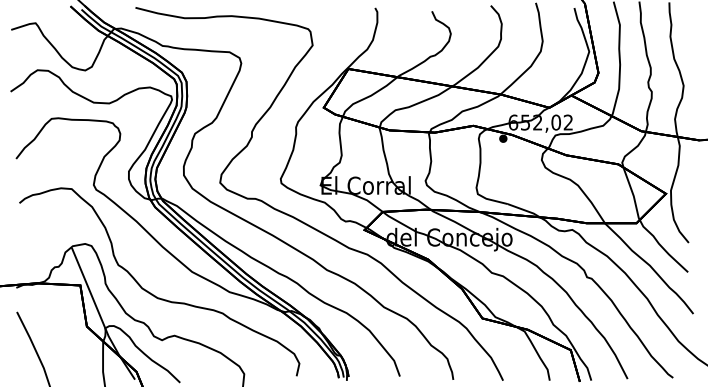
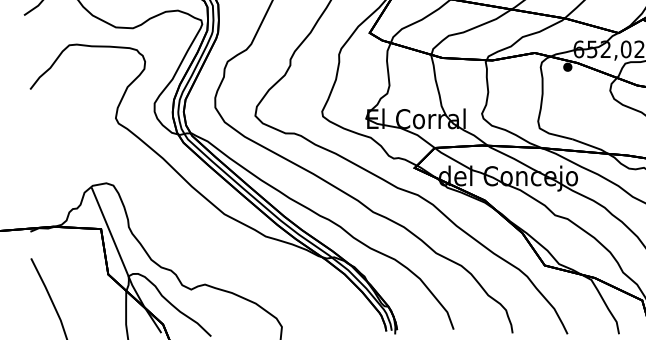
part: (152, 293) -> (180, 237), removed

